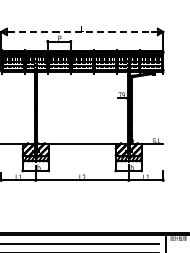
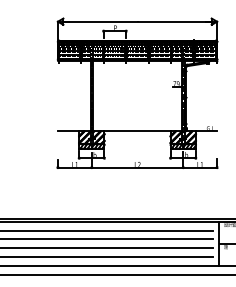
line: (83, 31) -> (138, 21), dashed -> solid

